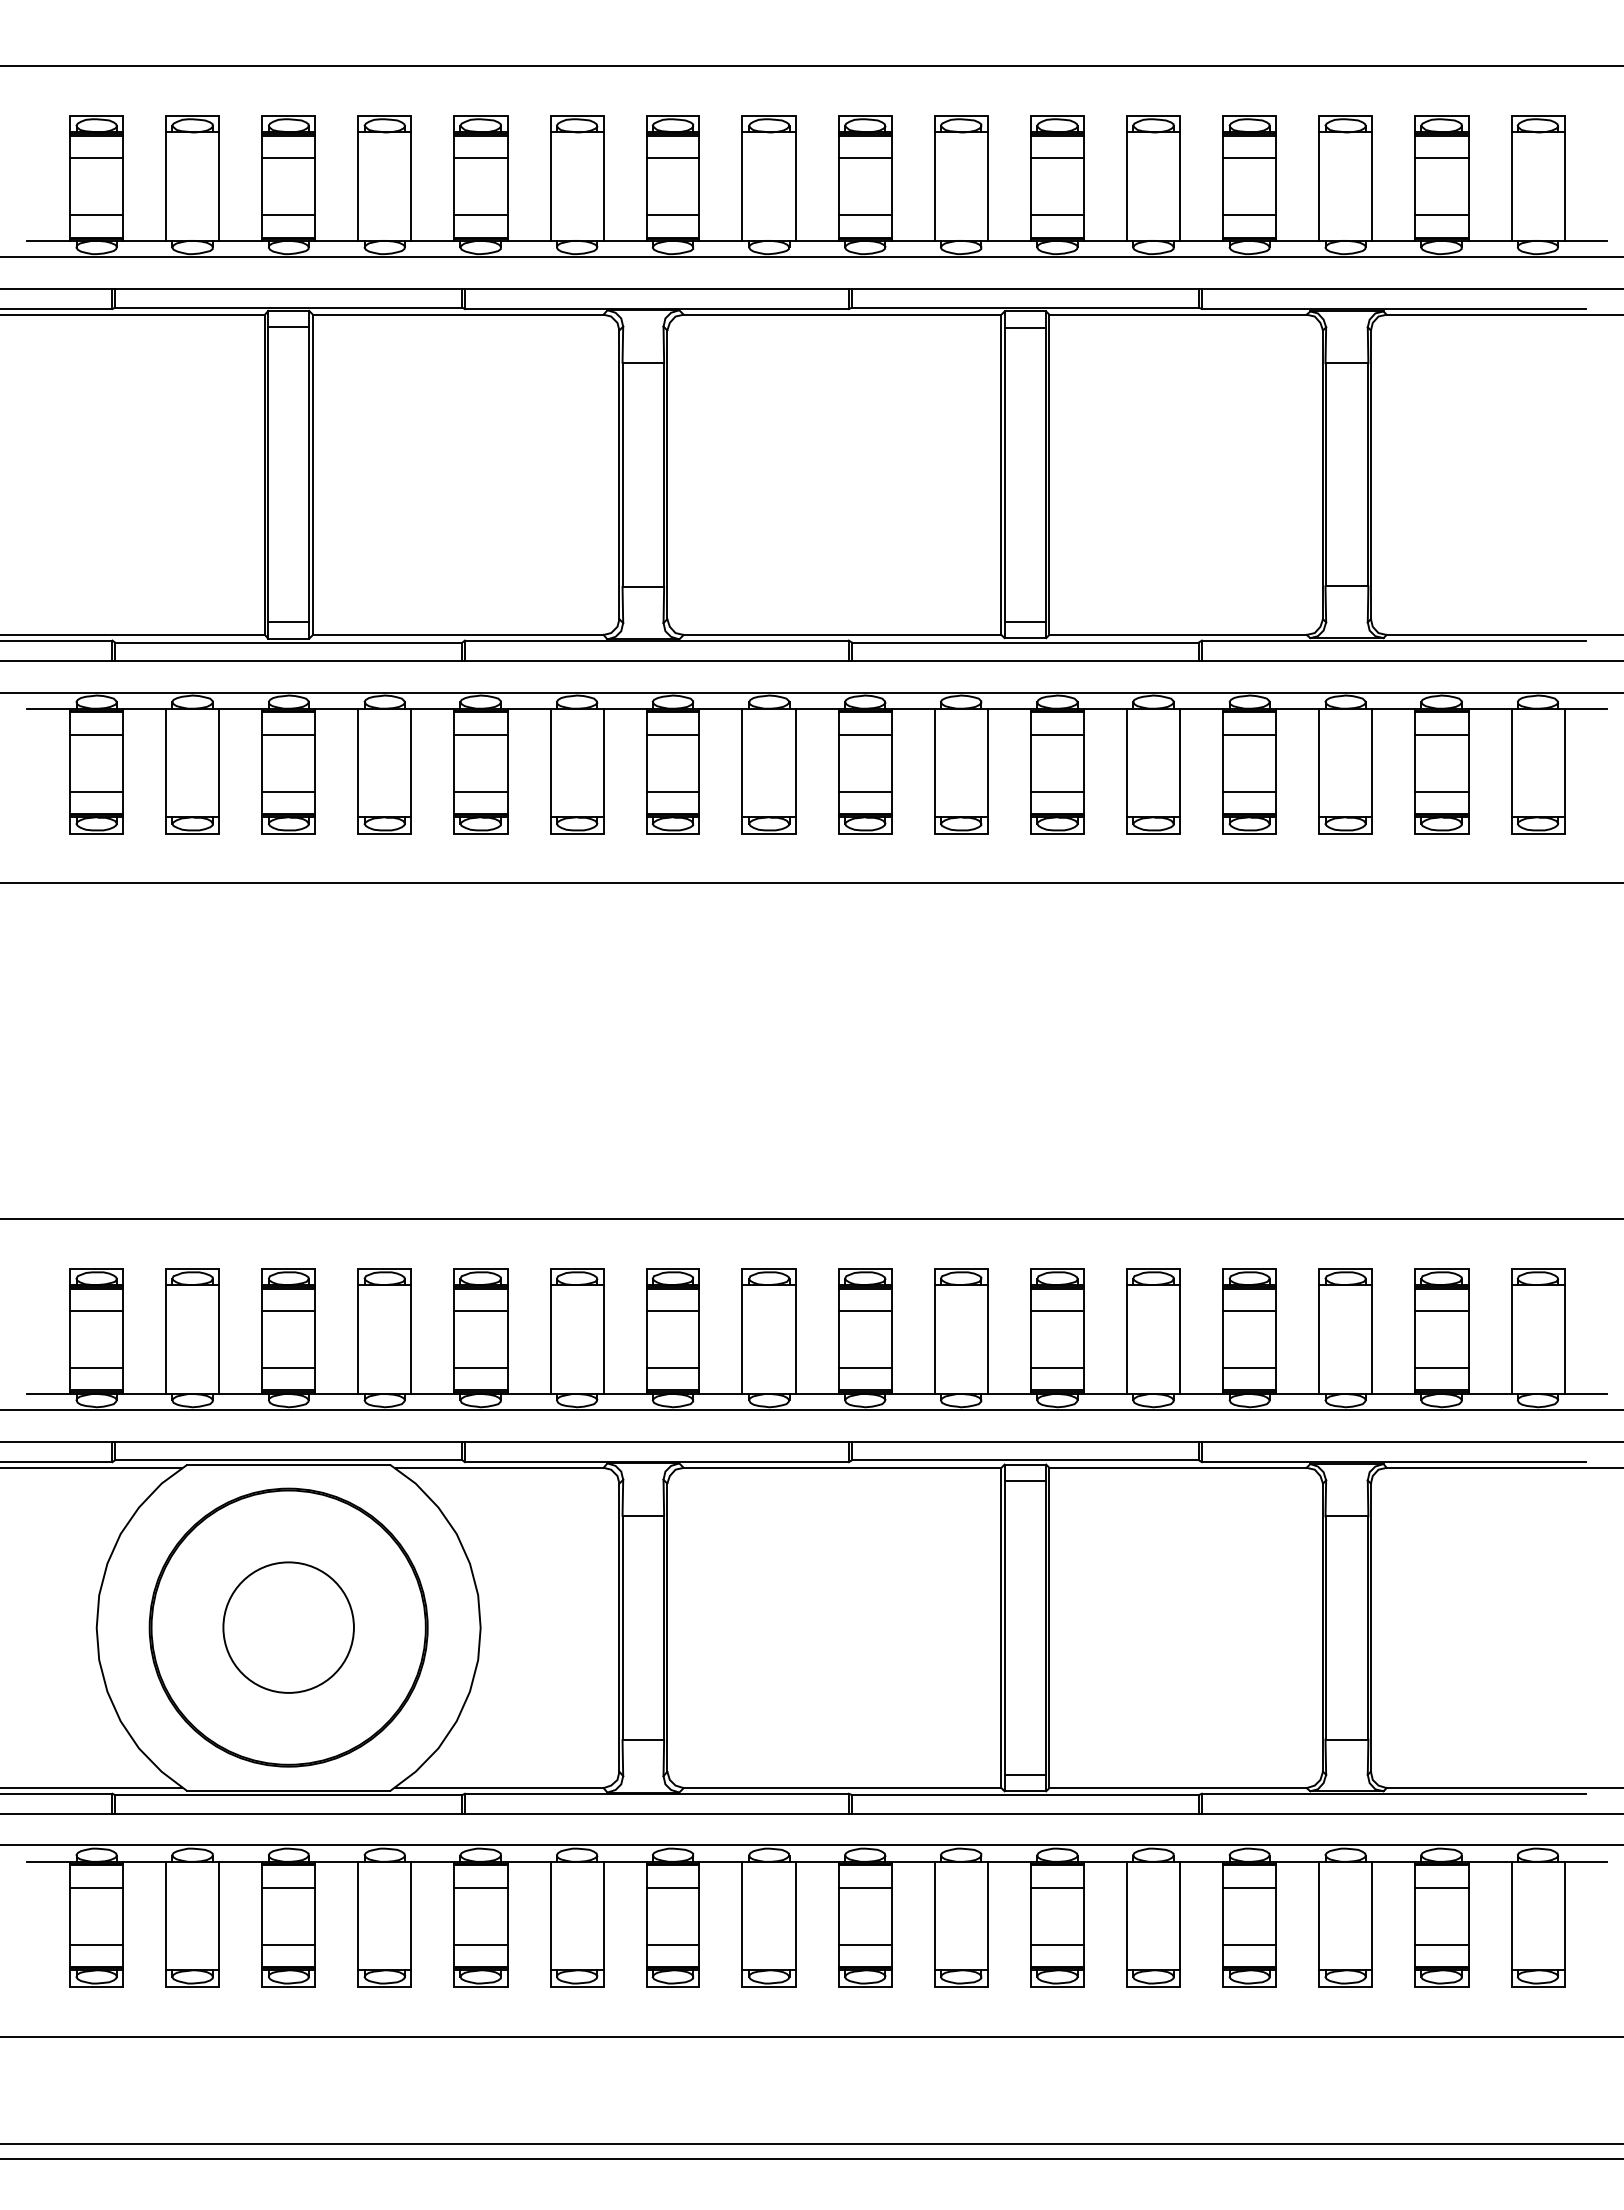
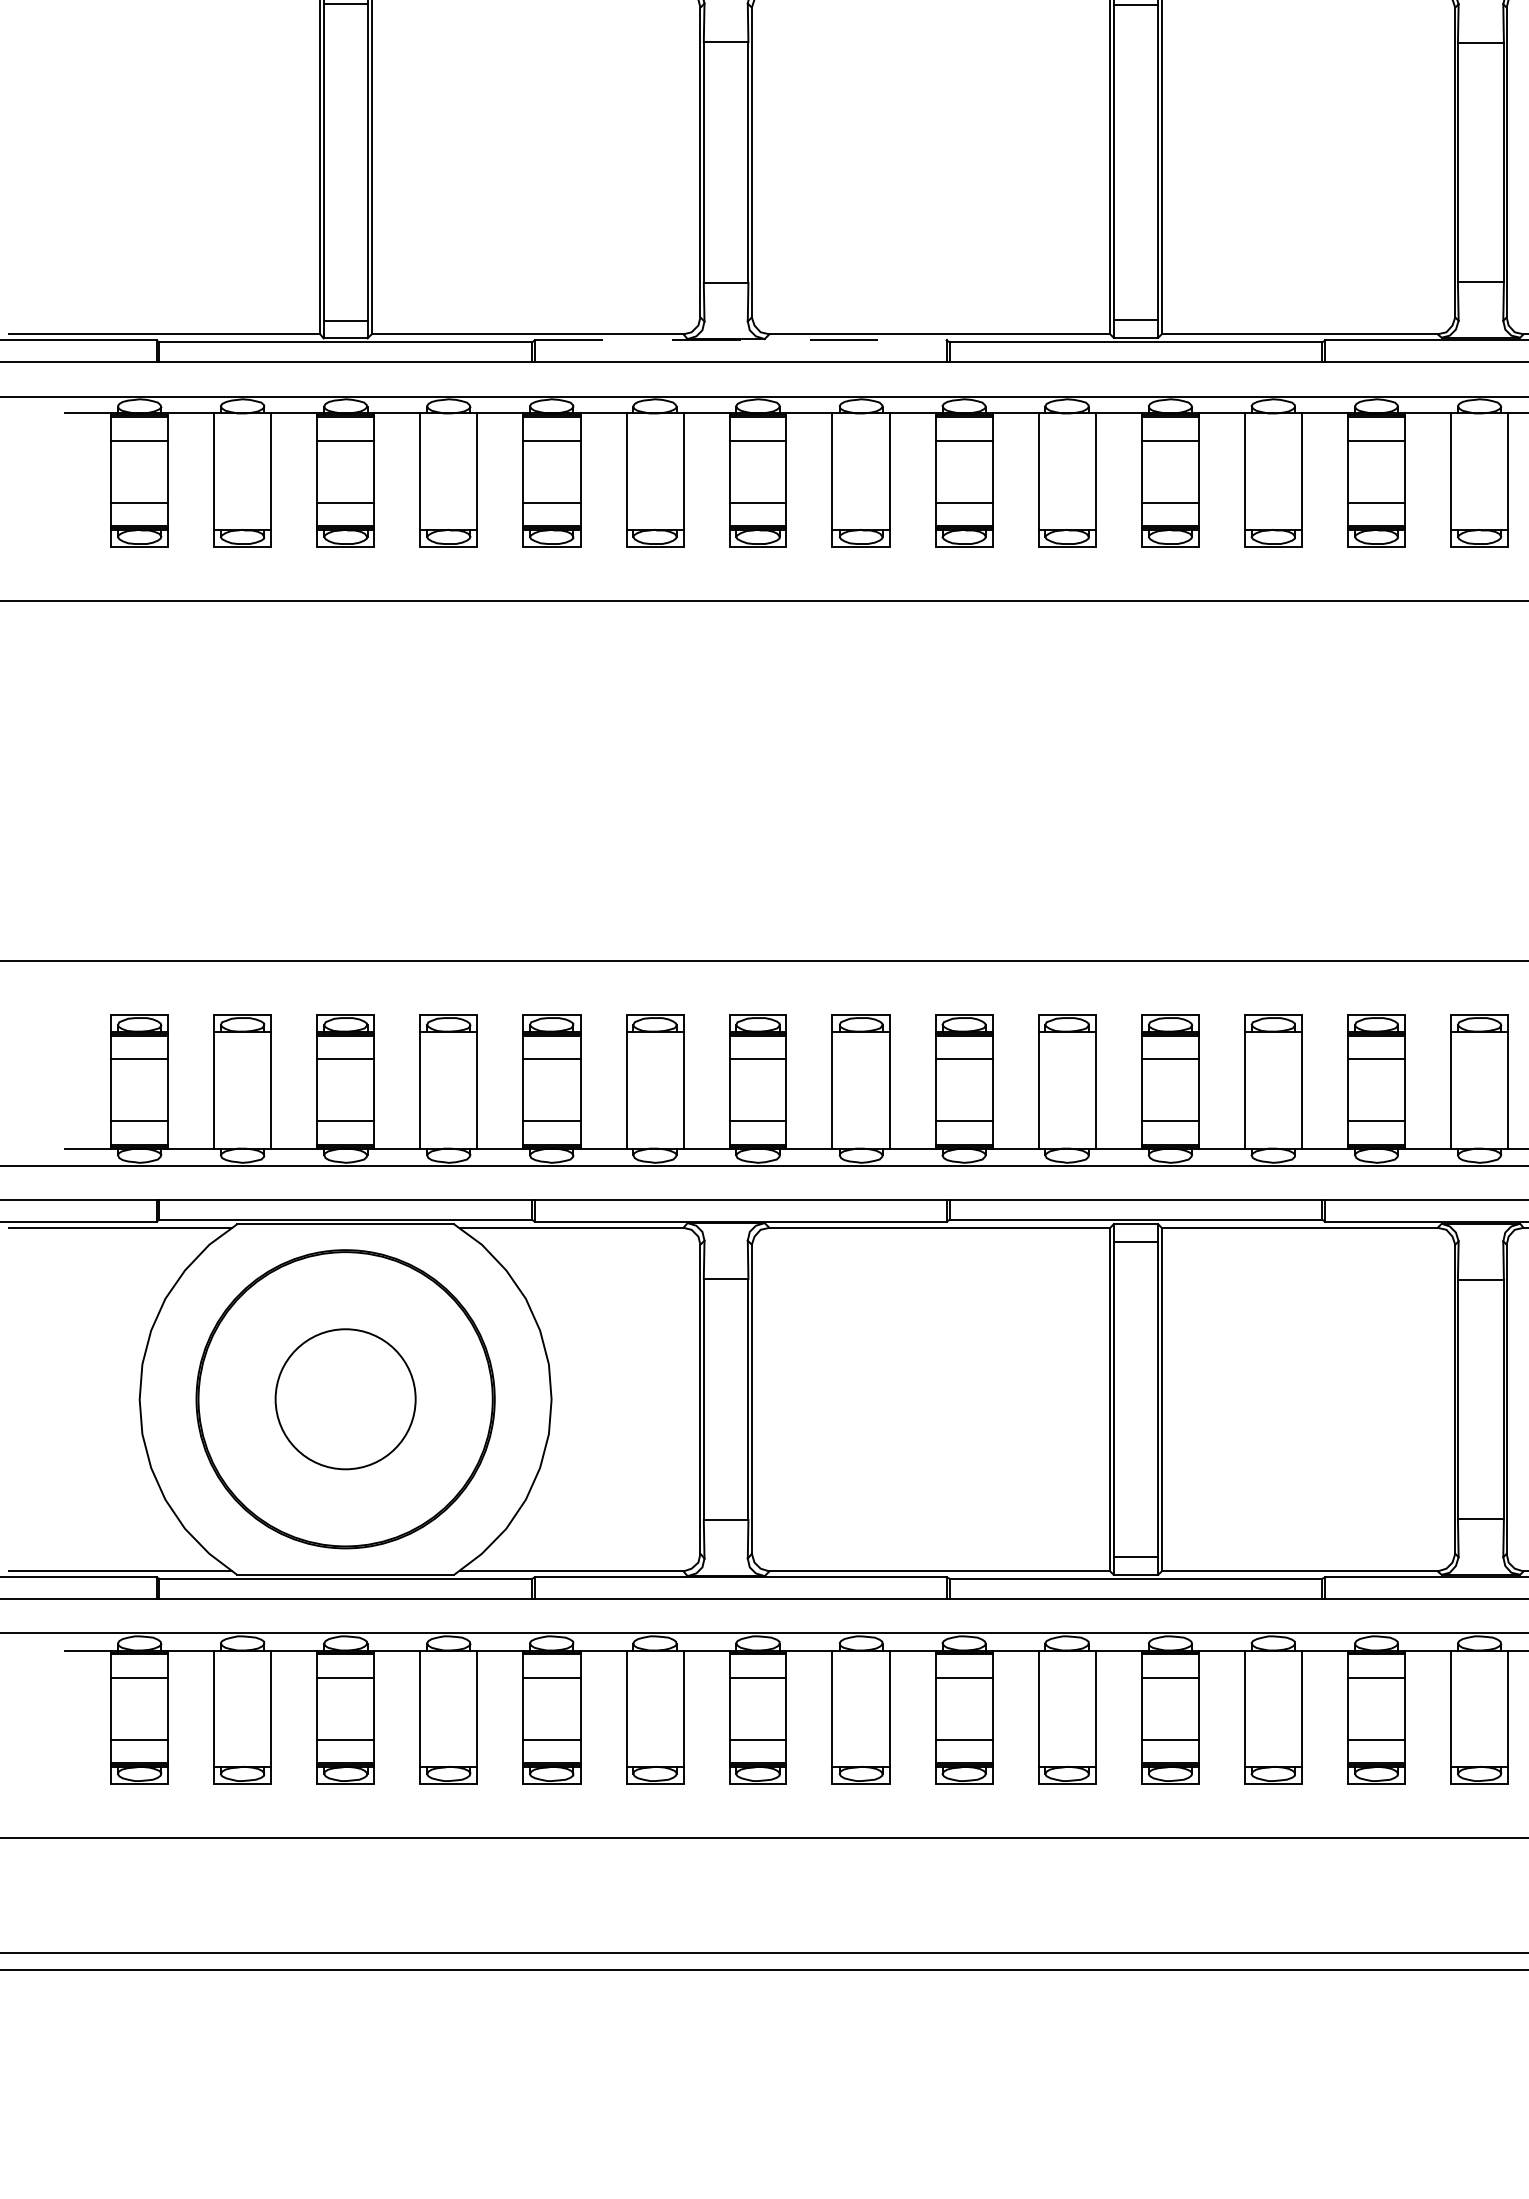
line: (656, 640) -> (740, 340), solid -> dashed

